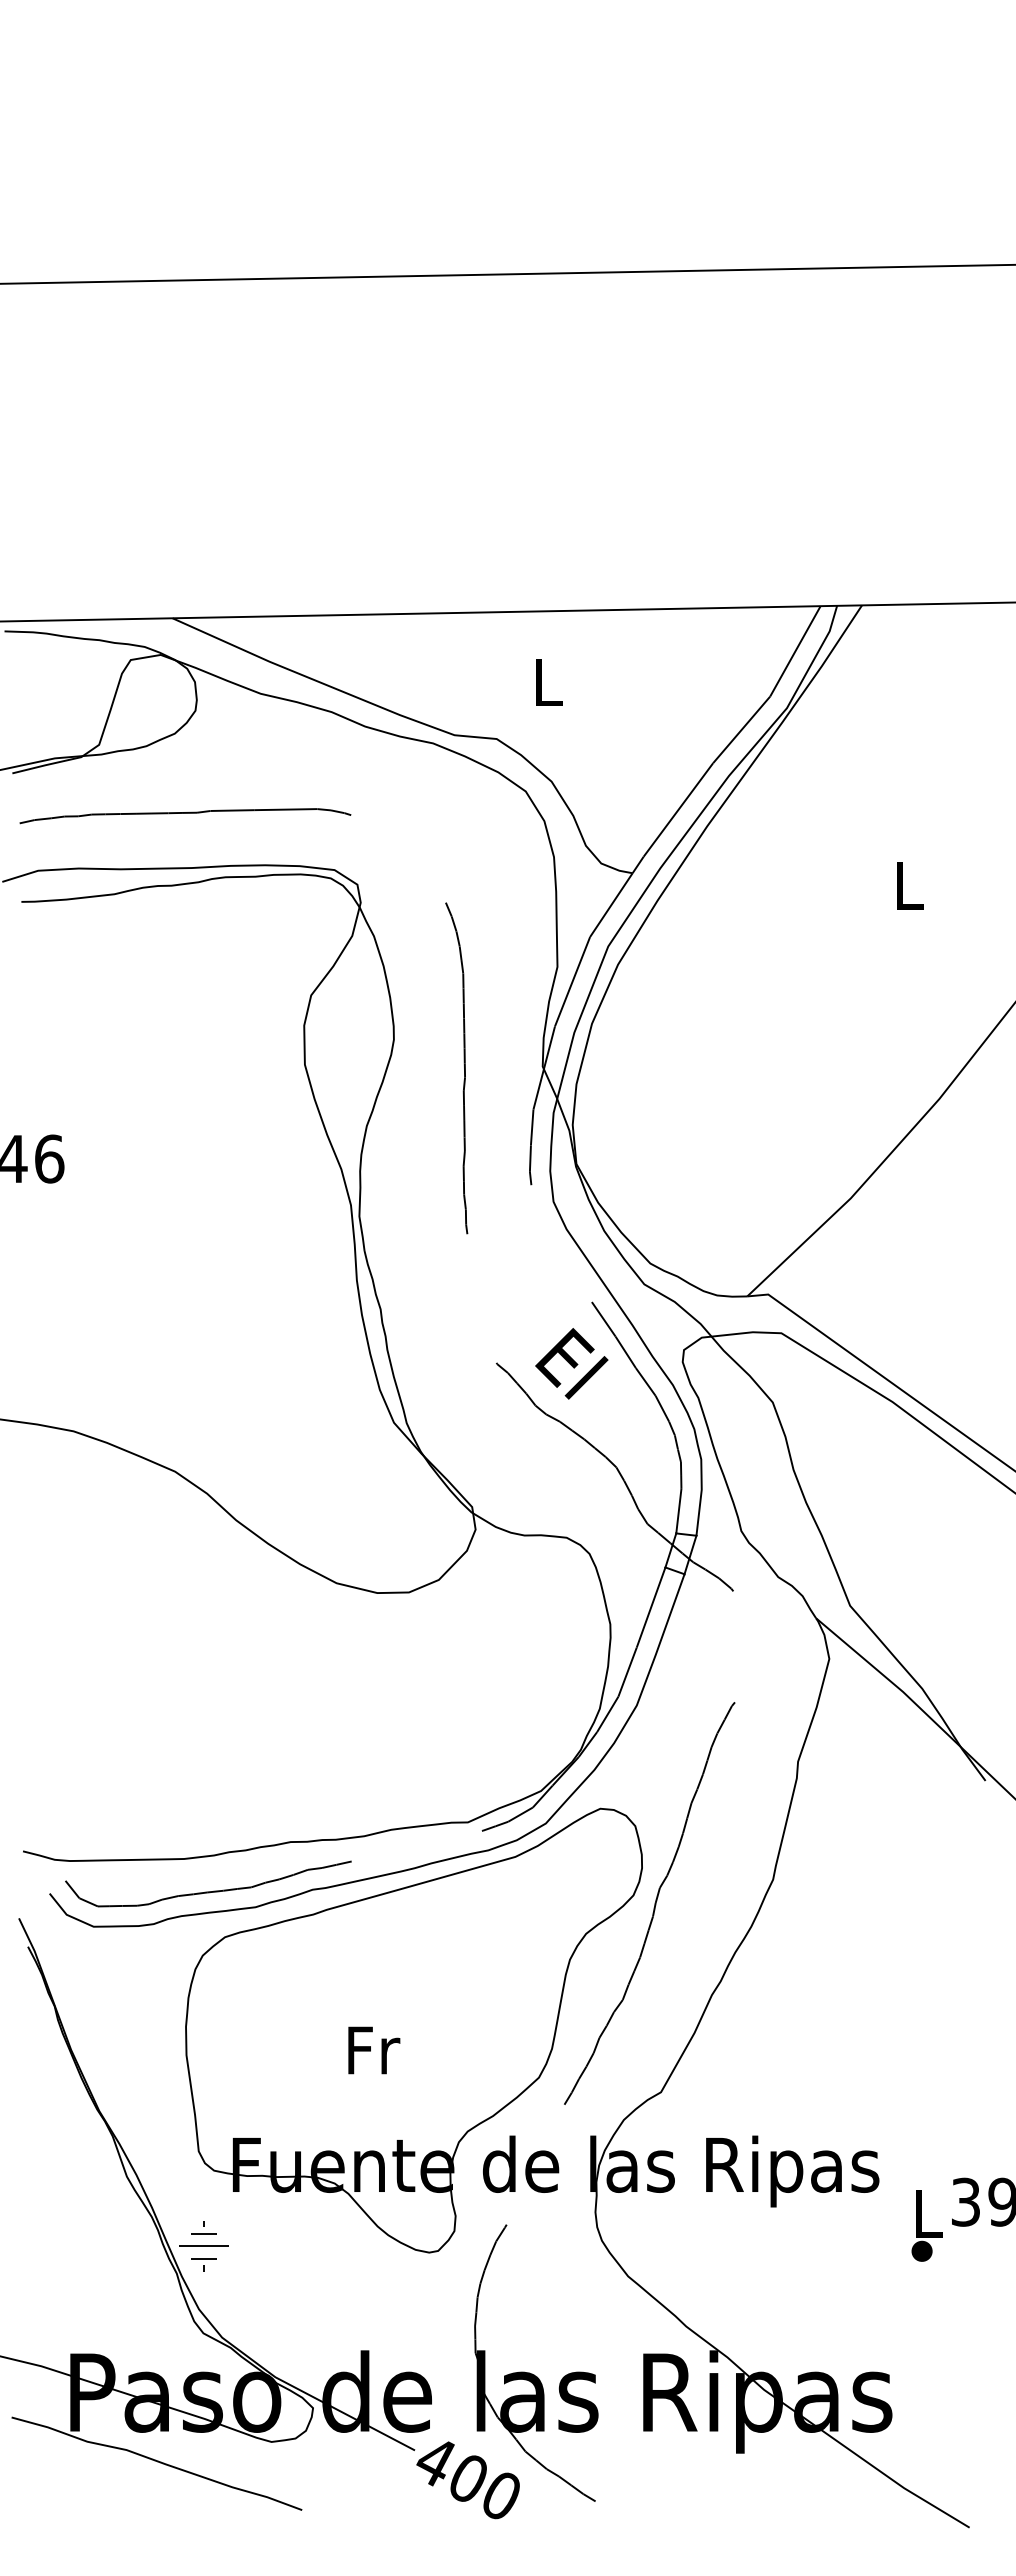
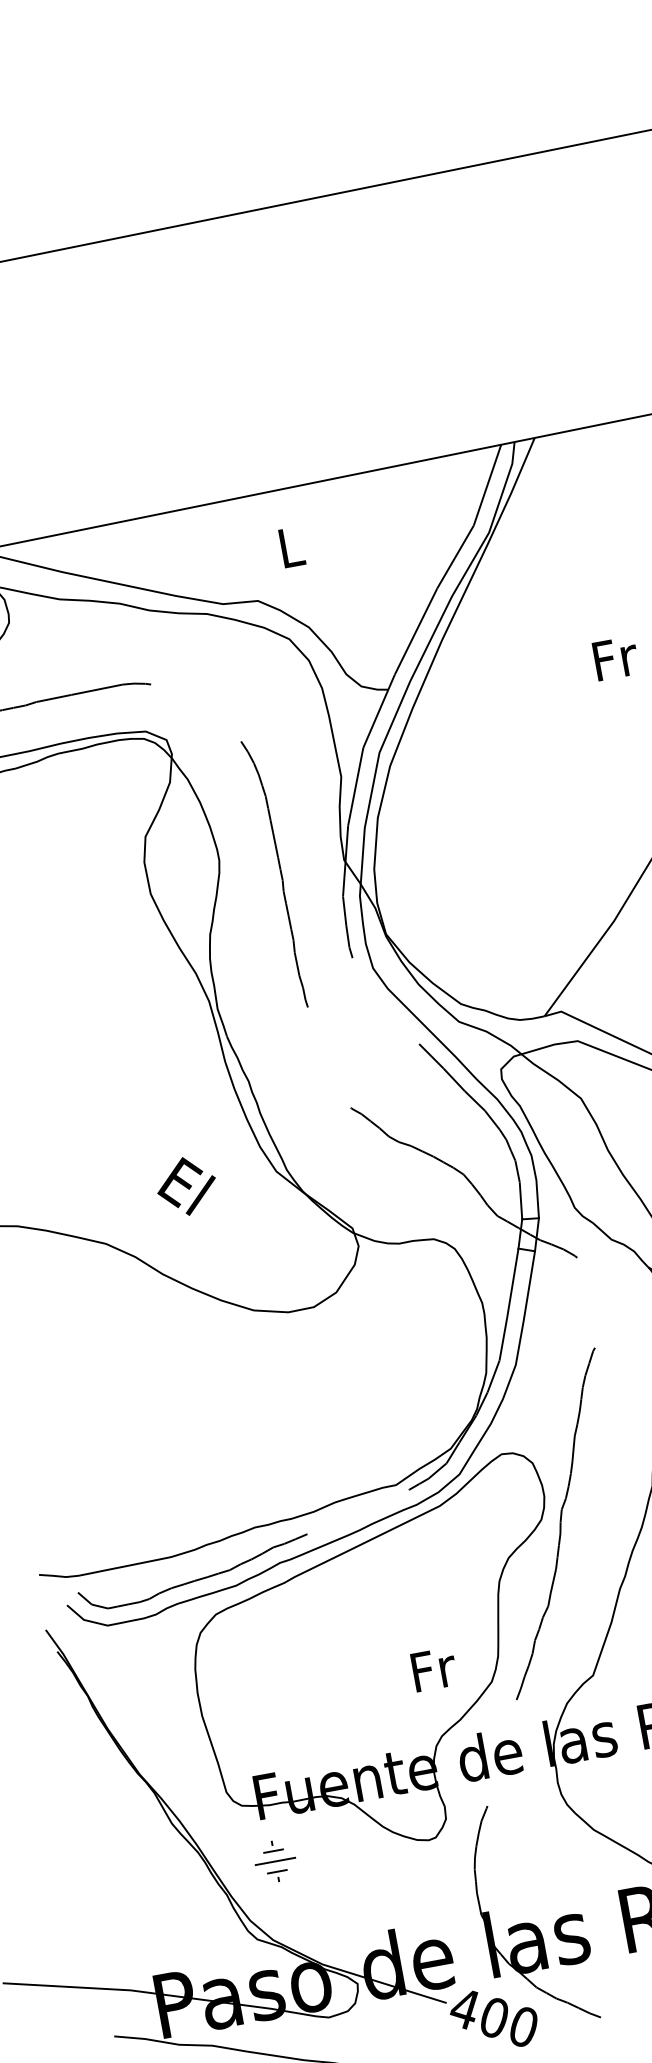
text: (910, 885) -> (615, 658), L -> Fr
text: (571, 1363) -> (186, 1186), moved
text: (374, 2050) -> (434, 1669), moved
part: (203, 2246) -> (275, 1861), moved

